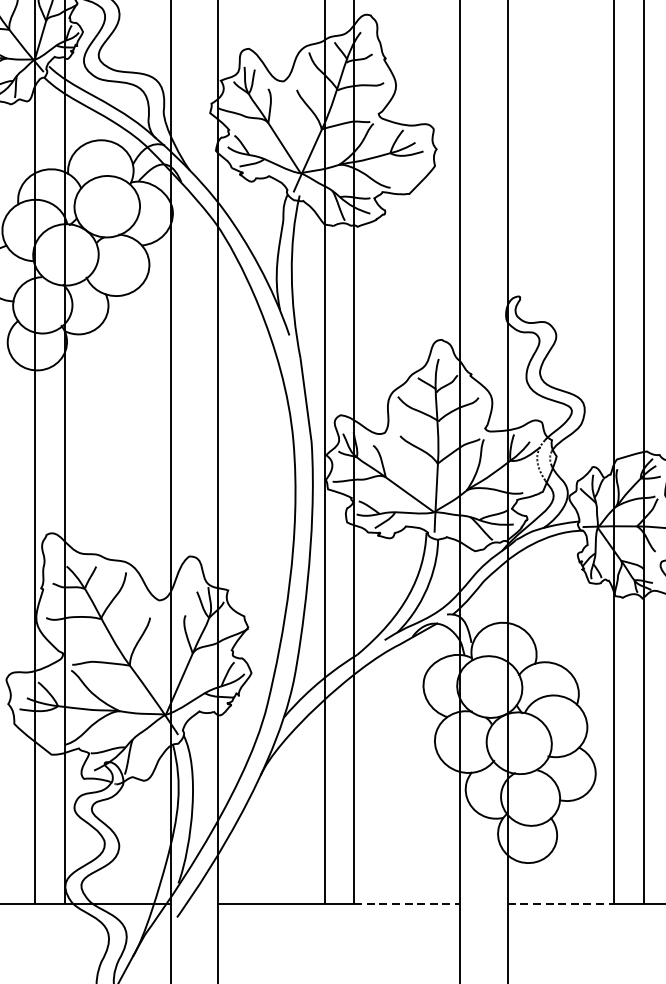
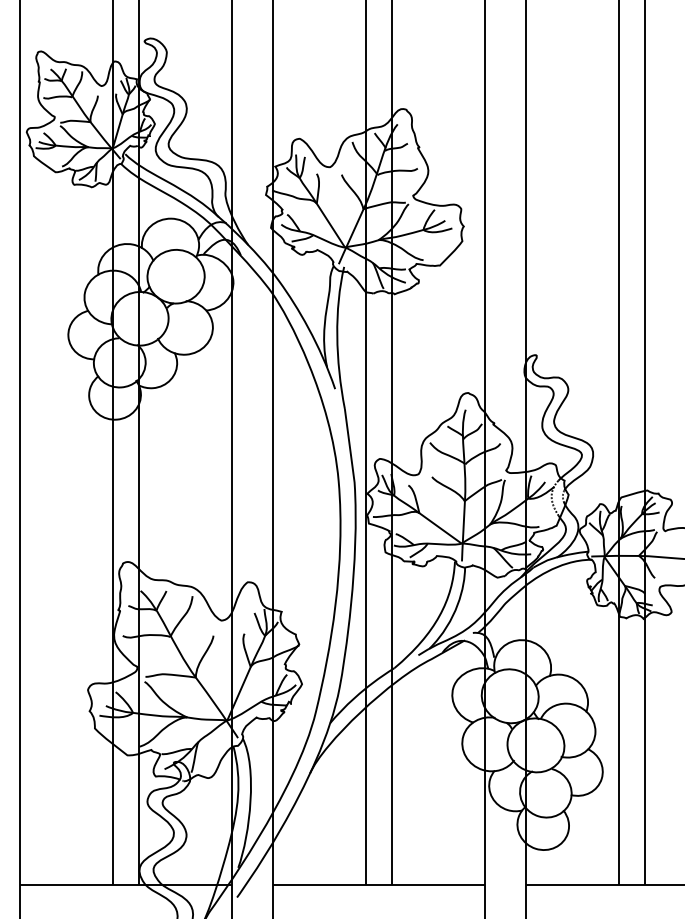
line: (407, 903) -> (438, 885), dashed -> solid
line: (561, 903) -> (572, 885), dashed -> solid

